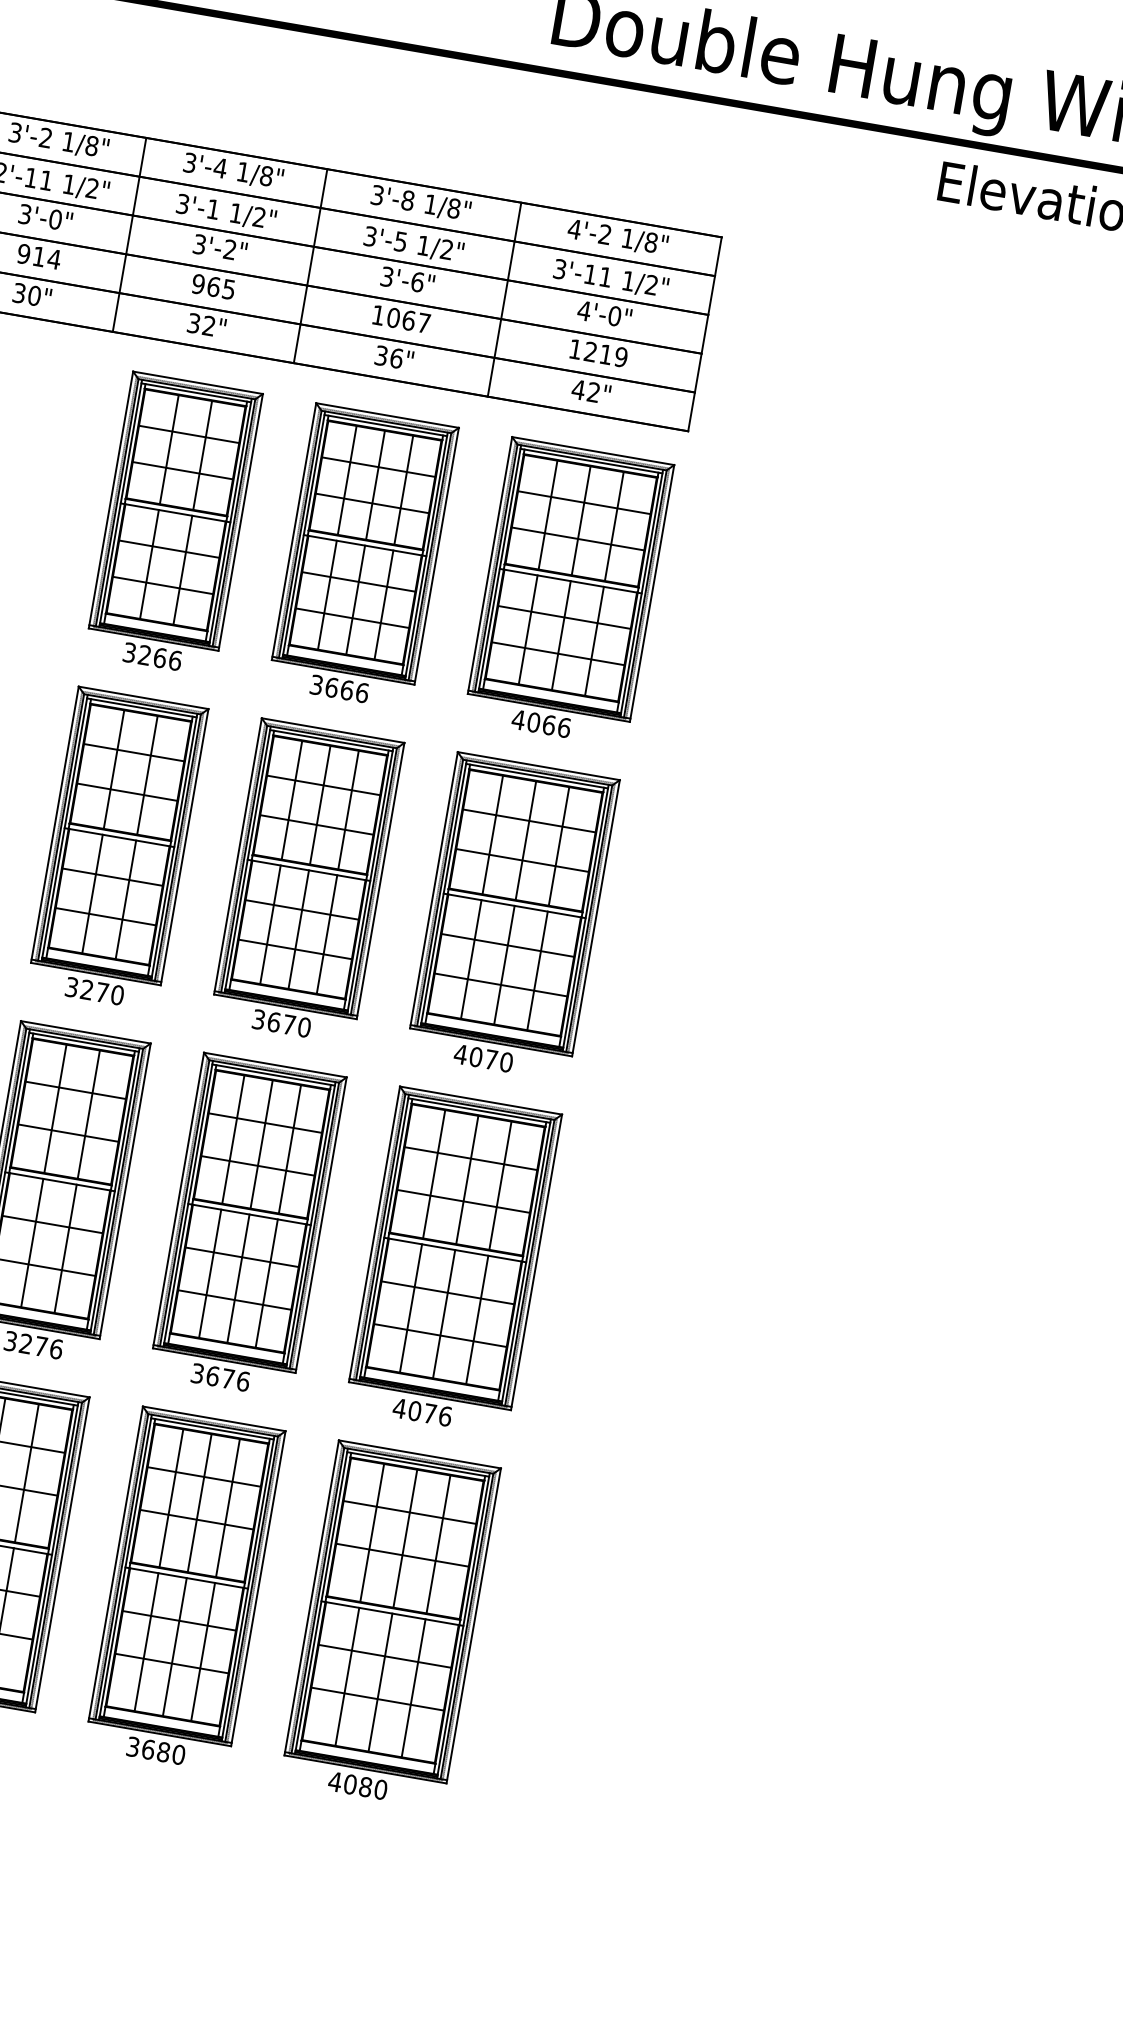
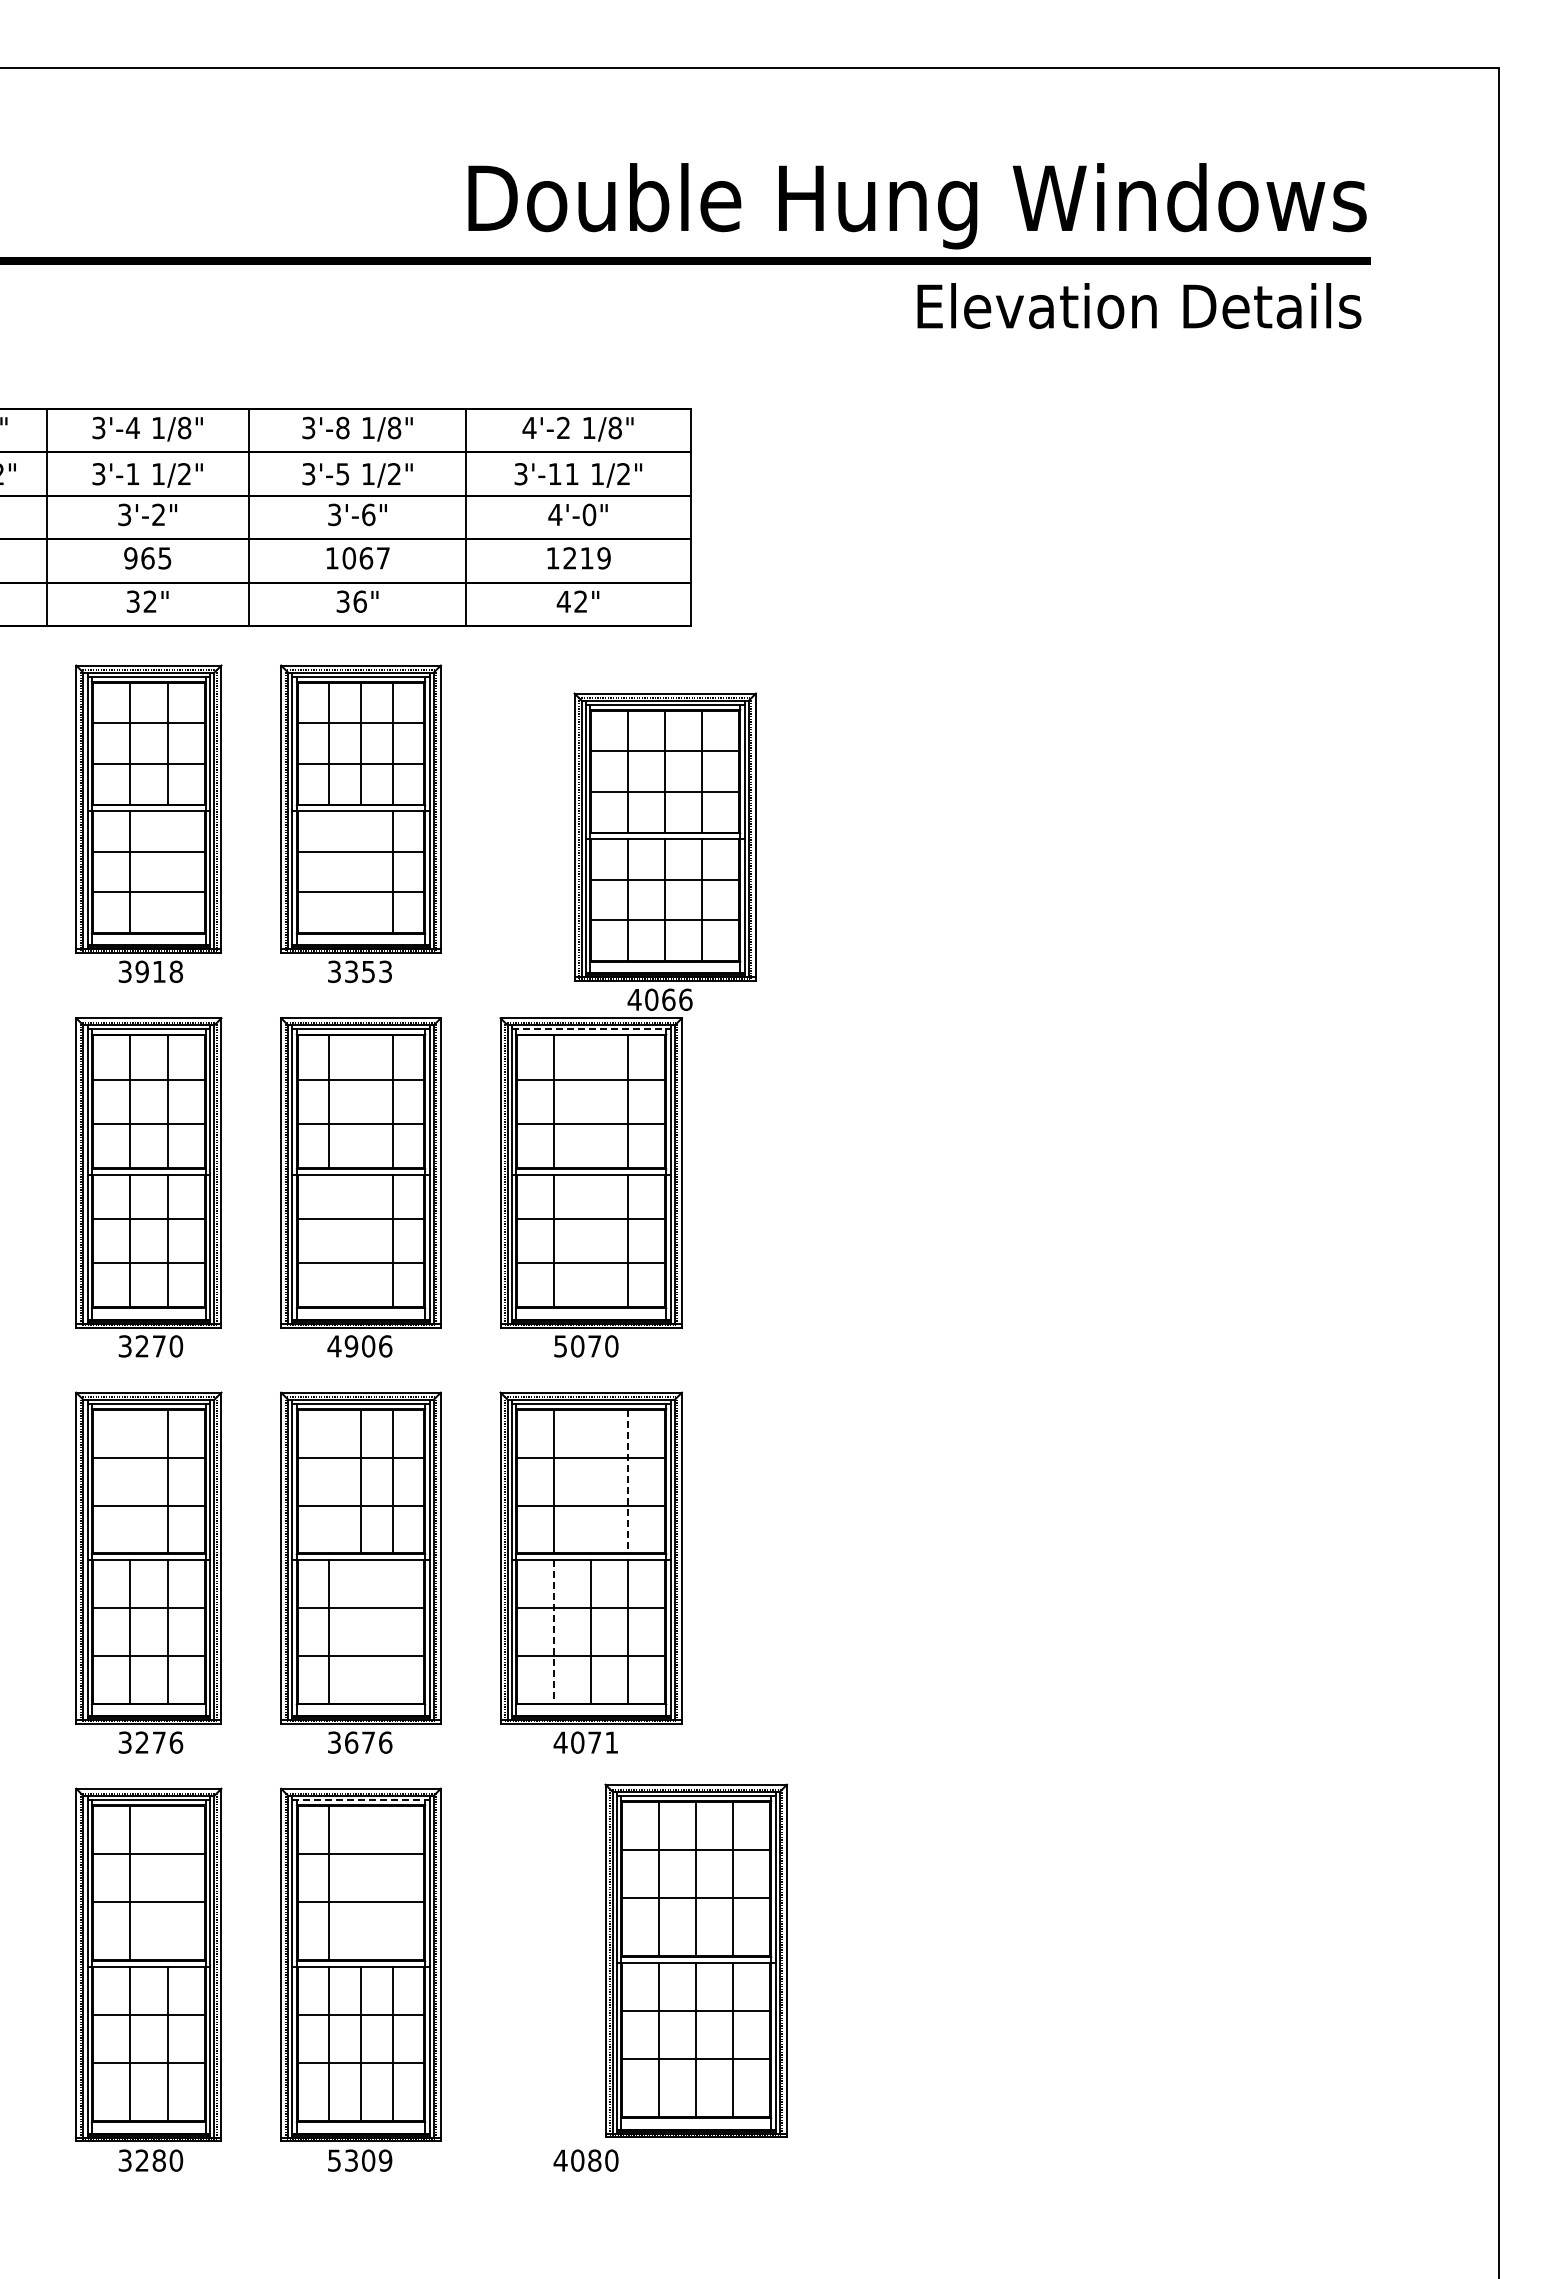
line: (182, 570) -> (167, 872), removed
part: (569, 592) -> (665, 851), moved
line: (327, 595) -> (329, 872), removed
line: (356, 600) -> (361, 872), removed
text: (160, 657) -> (159, 971), 3266 -> 3918
text: (347, 689) -> (368, 971), 3666 -> 3353
line: (537, 776) -> (591, 1029), solid -> dashed
line: (320, 805) -> (361, 1101), removed
line: (526, 840) -> (591, 1101), removed
line: (270, 924) -> (329, 1240), removed
line: (299, 929) -> (361, 1240), removed
line: (504, 964) -> (591, 1240), removed
text: (281, 1023) -> (359, 1346), 3670 -> 4906
text: (460, 1054) -> (560, 1346), 4070 -> 5070
line: (55, 1108) -> (130, 1481), removed
line: (233, 1139) -> (329, 1481), removed
line: (467, 1179) -> (591, 1481), removed
line: (500, 1185) -> (628, 1481), solid -> dashed
line: (238, 1278) -> (361, 1631), removed
line: (266, 1283) -> (392, 1631), removed
line: (411, 1308) -> (554, 1631), solid -> dashed
text: (445, 1416) -> (611, 1742), 4076 -> 4071
line: (212, 1429) -> (361, 1800), solid -> dashed
line: (26, 1472) -> (167, 1882), removed
line: (200, 1502) -> (361, 1882), removed
line: (227, 1507) -> (392, 1882), removed
part: (393, 1611) -> (696, 1960), moved
text: (156, 1750) -> (360, 2160), 3680 -> 5309

